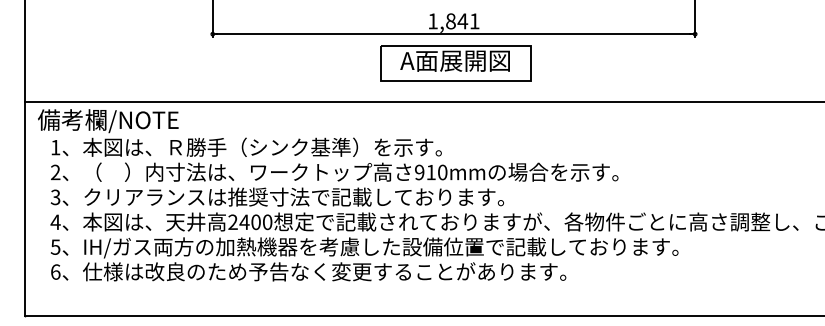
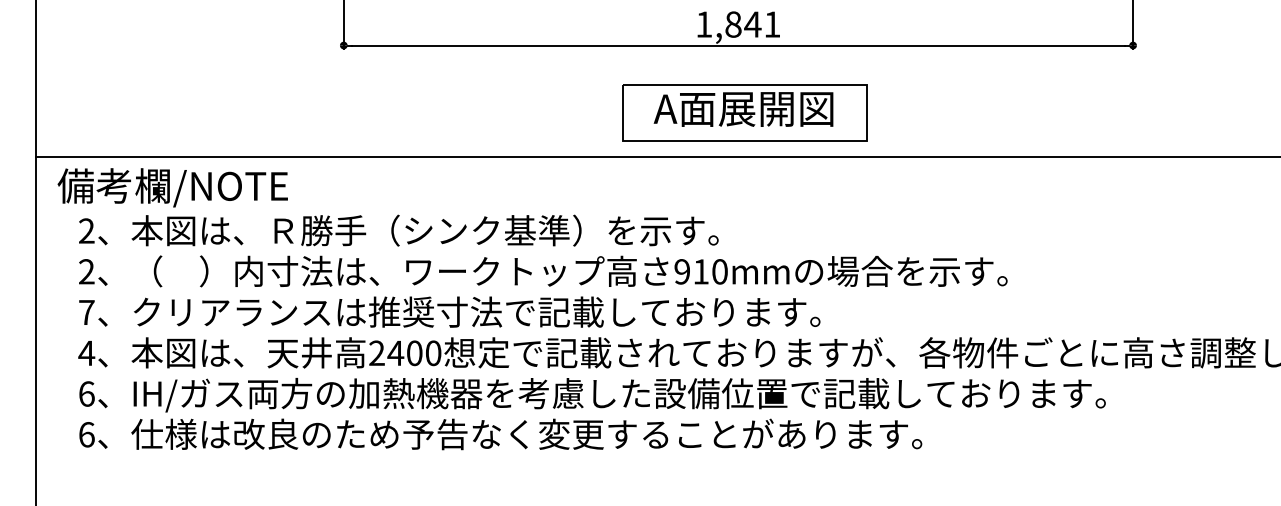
part: (455, 63) -> (744, 113), moved
text: (55, 147) -> (86, 230), 1 -> 2
text: (55, 197) -> (86, 312), 3 -> 7
text: (55, 246) -> (86, 392), 5 -> 6

